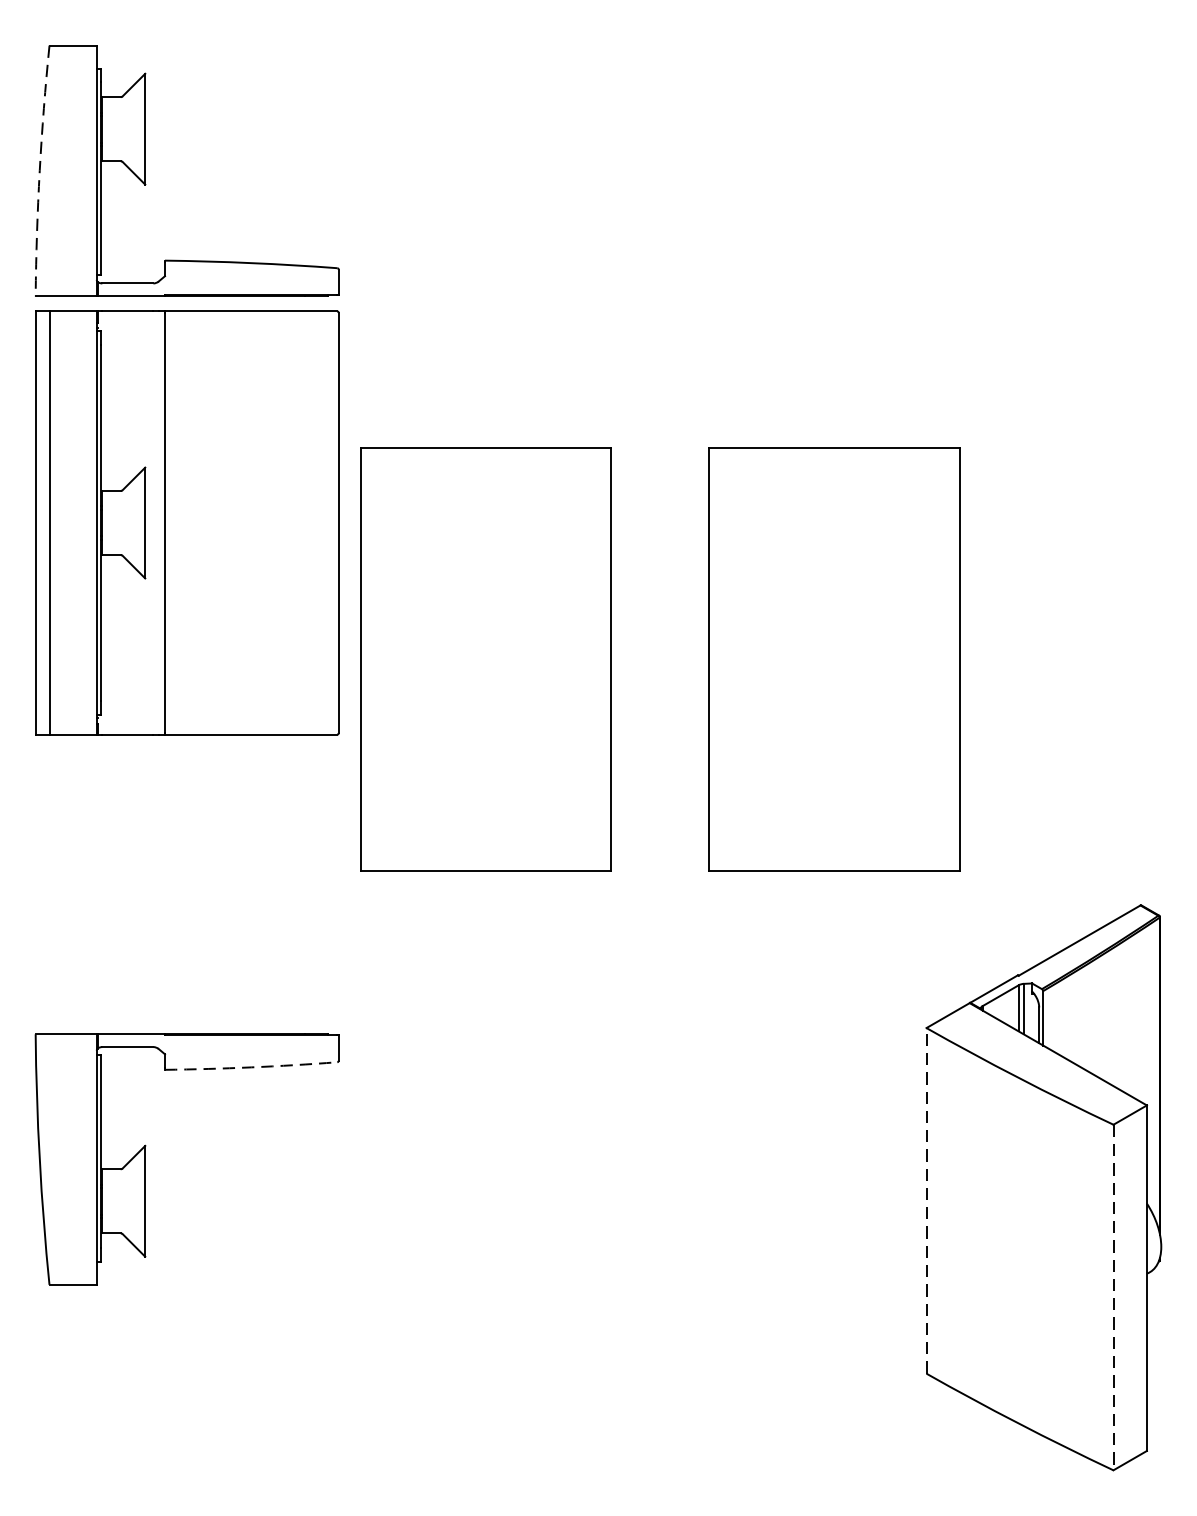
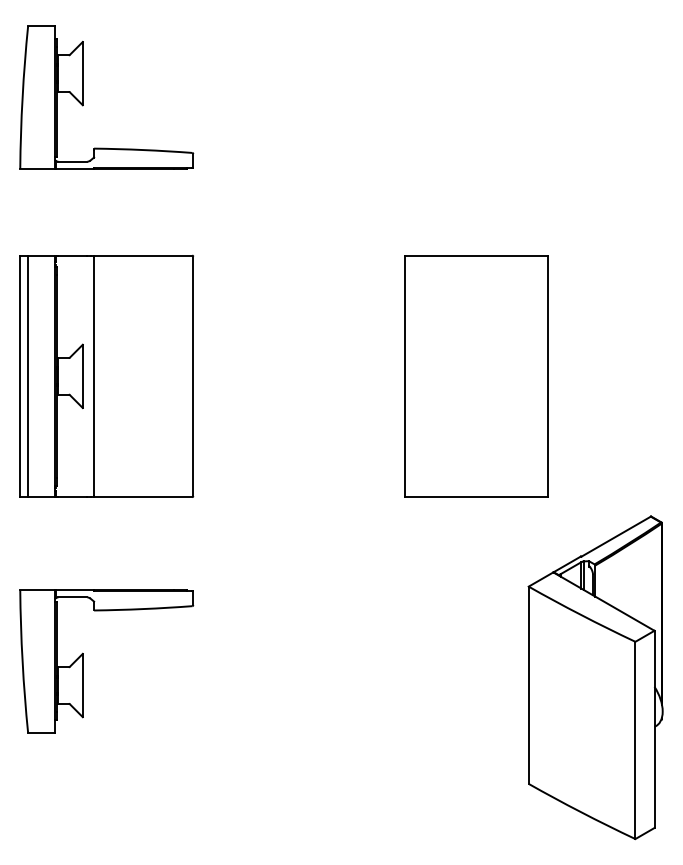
arc: (39, 171) -> (22, 97), dashed -> solid
part: (186, 521) -> (106, 375), moved
part: (486, 659) -> (277, 376), removed
arc: (251, 1068) -> (143, 609), dashed -> solid
line: (926, 1201) -> (528, 685), dashed -> solid
line: (1113, 1297) -> (635, 740), dashed -> solid

